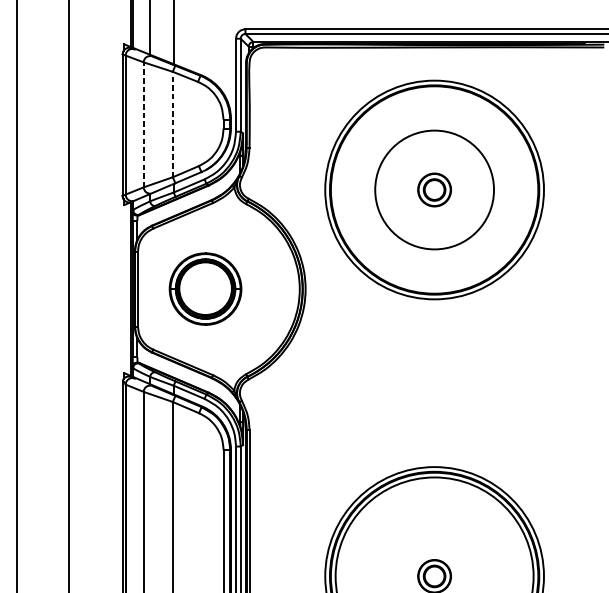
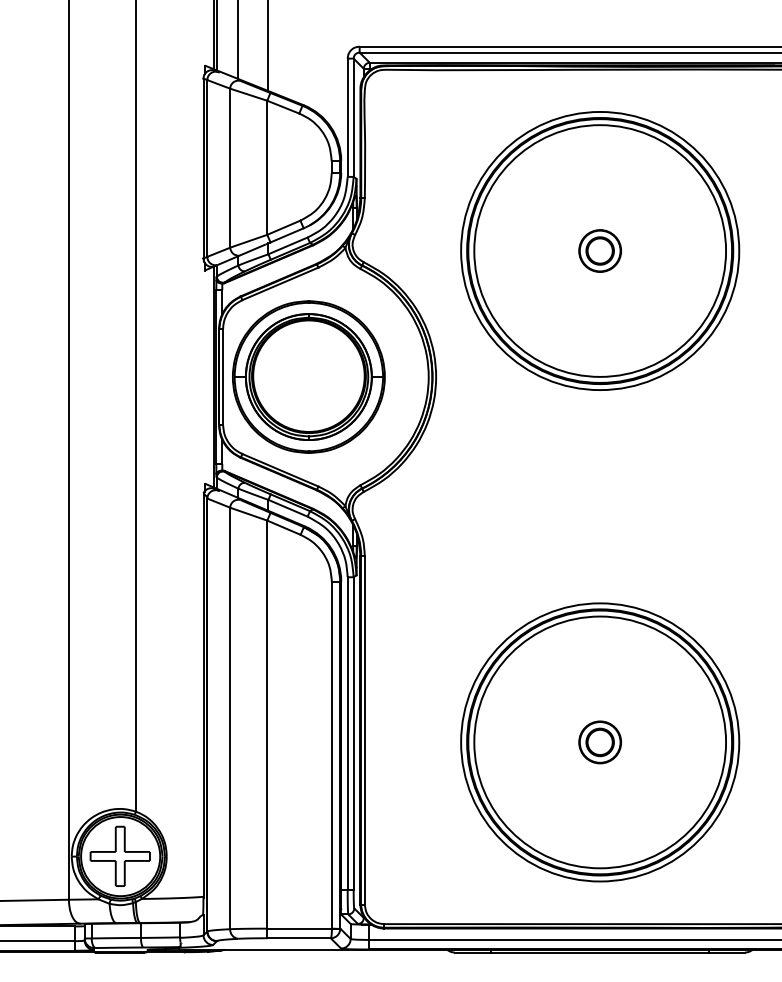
line: (143, 124) -> (230, 167), dashed -> solid
line: (172, 124) -> (267, 167), dashed -> solid
circle: (434, 189) -> (600, 250), size x1.67
part: (205, 288) -> (308, 376), size x1.67

